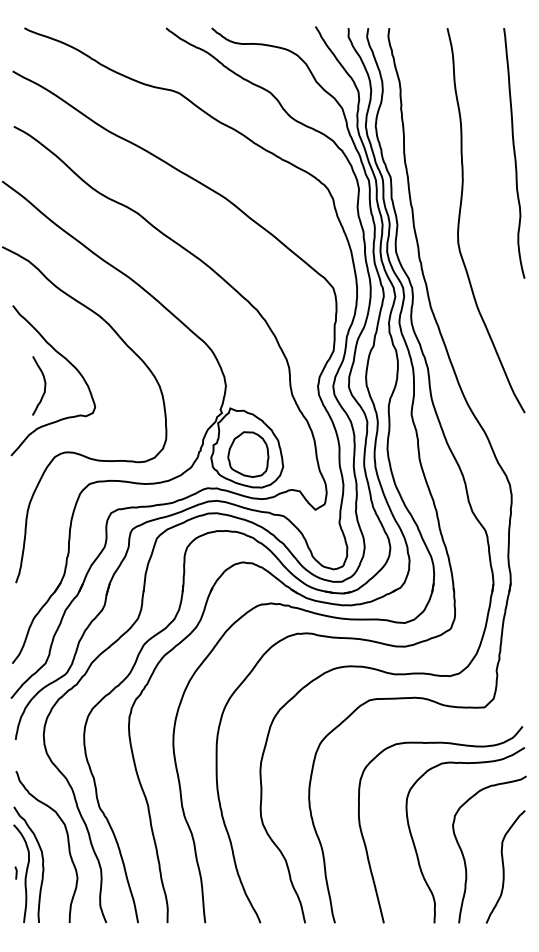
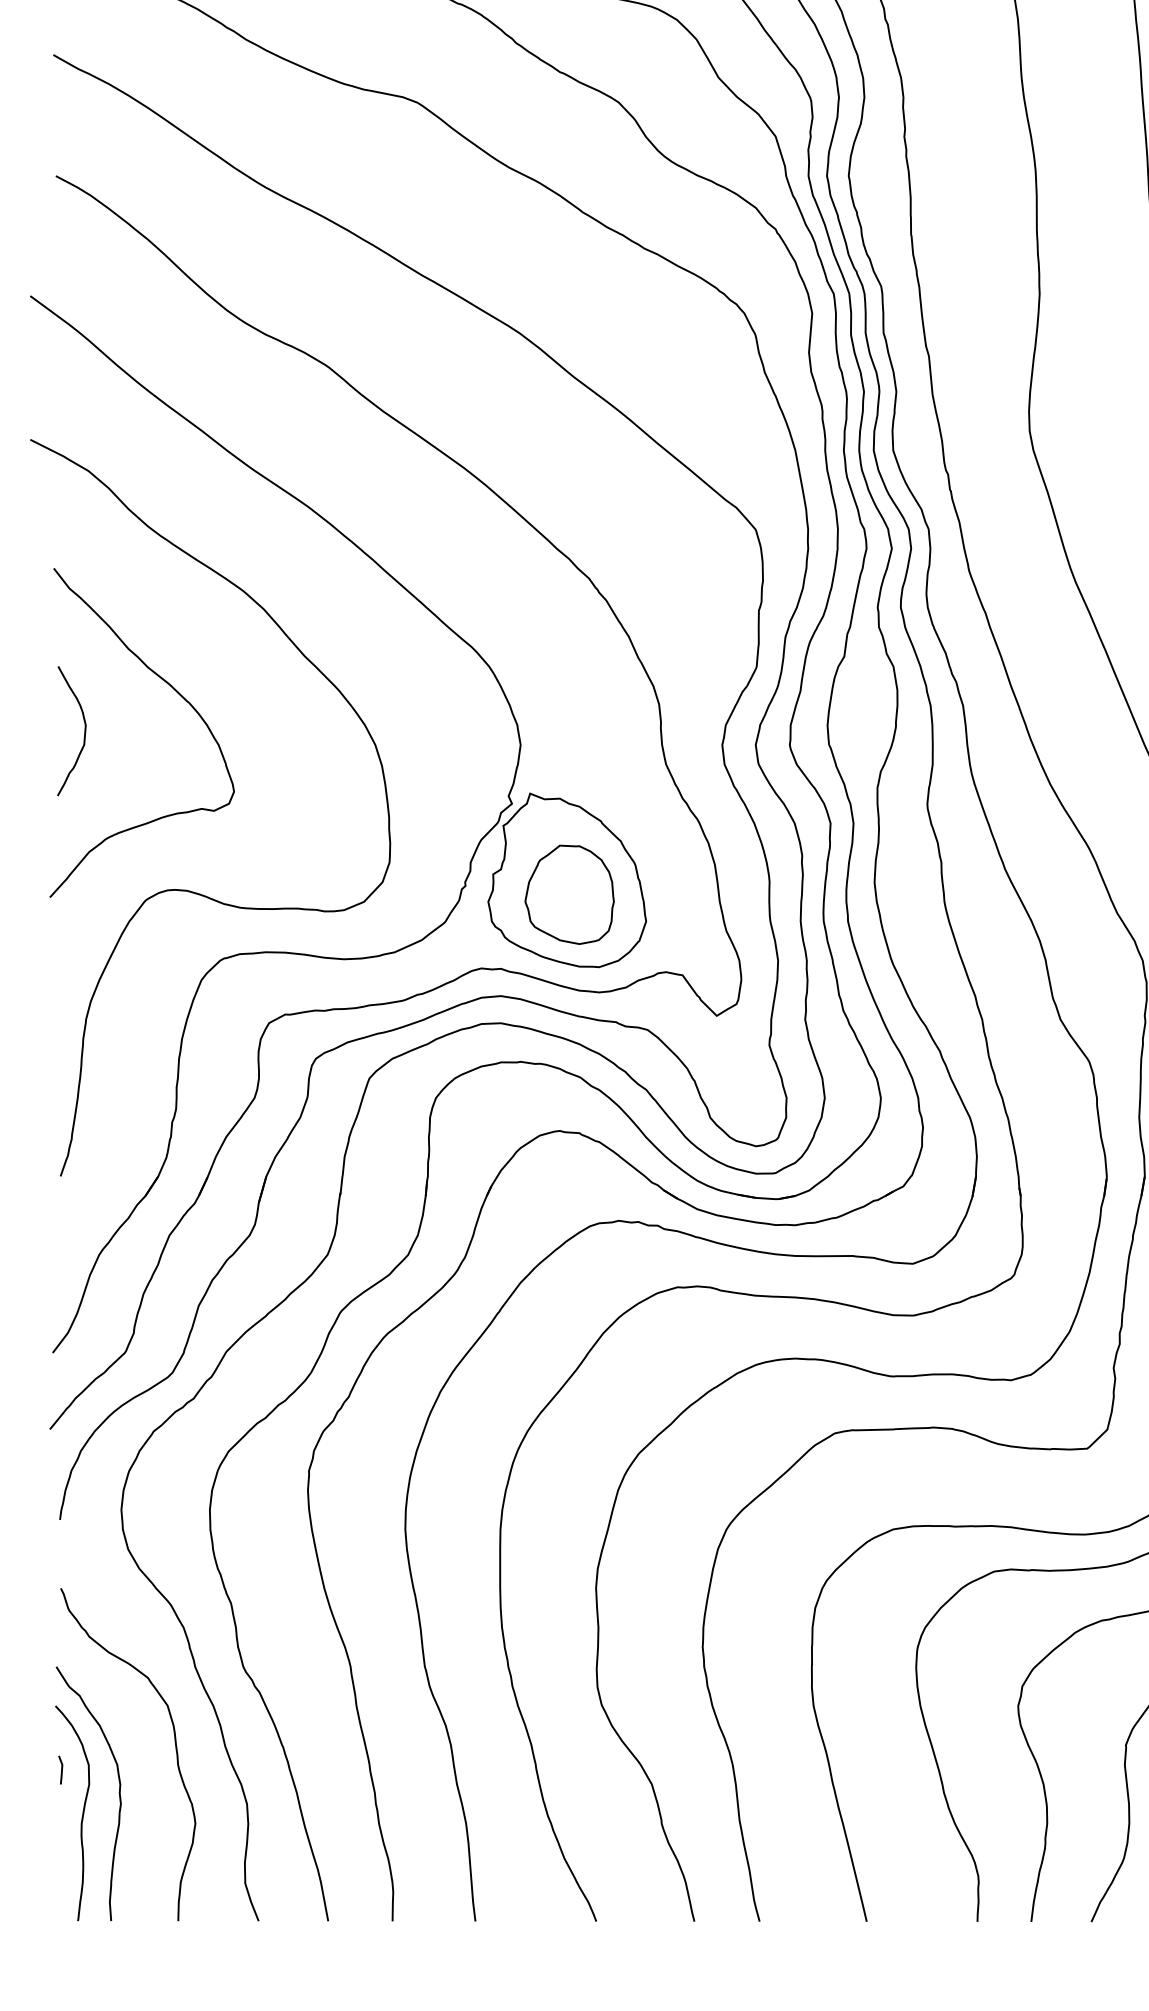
curve: (44, 385) -> (83, 730), moved
line: (15, 872) -> (59, 1768), moved

